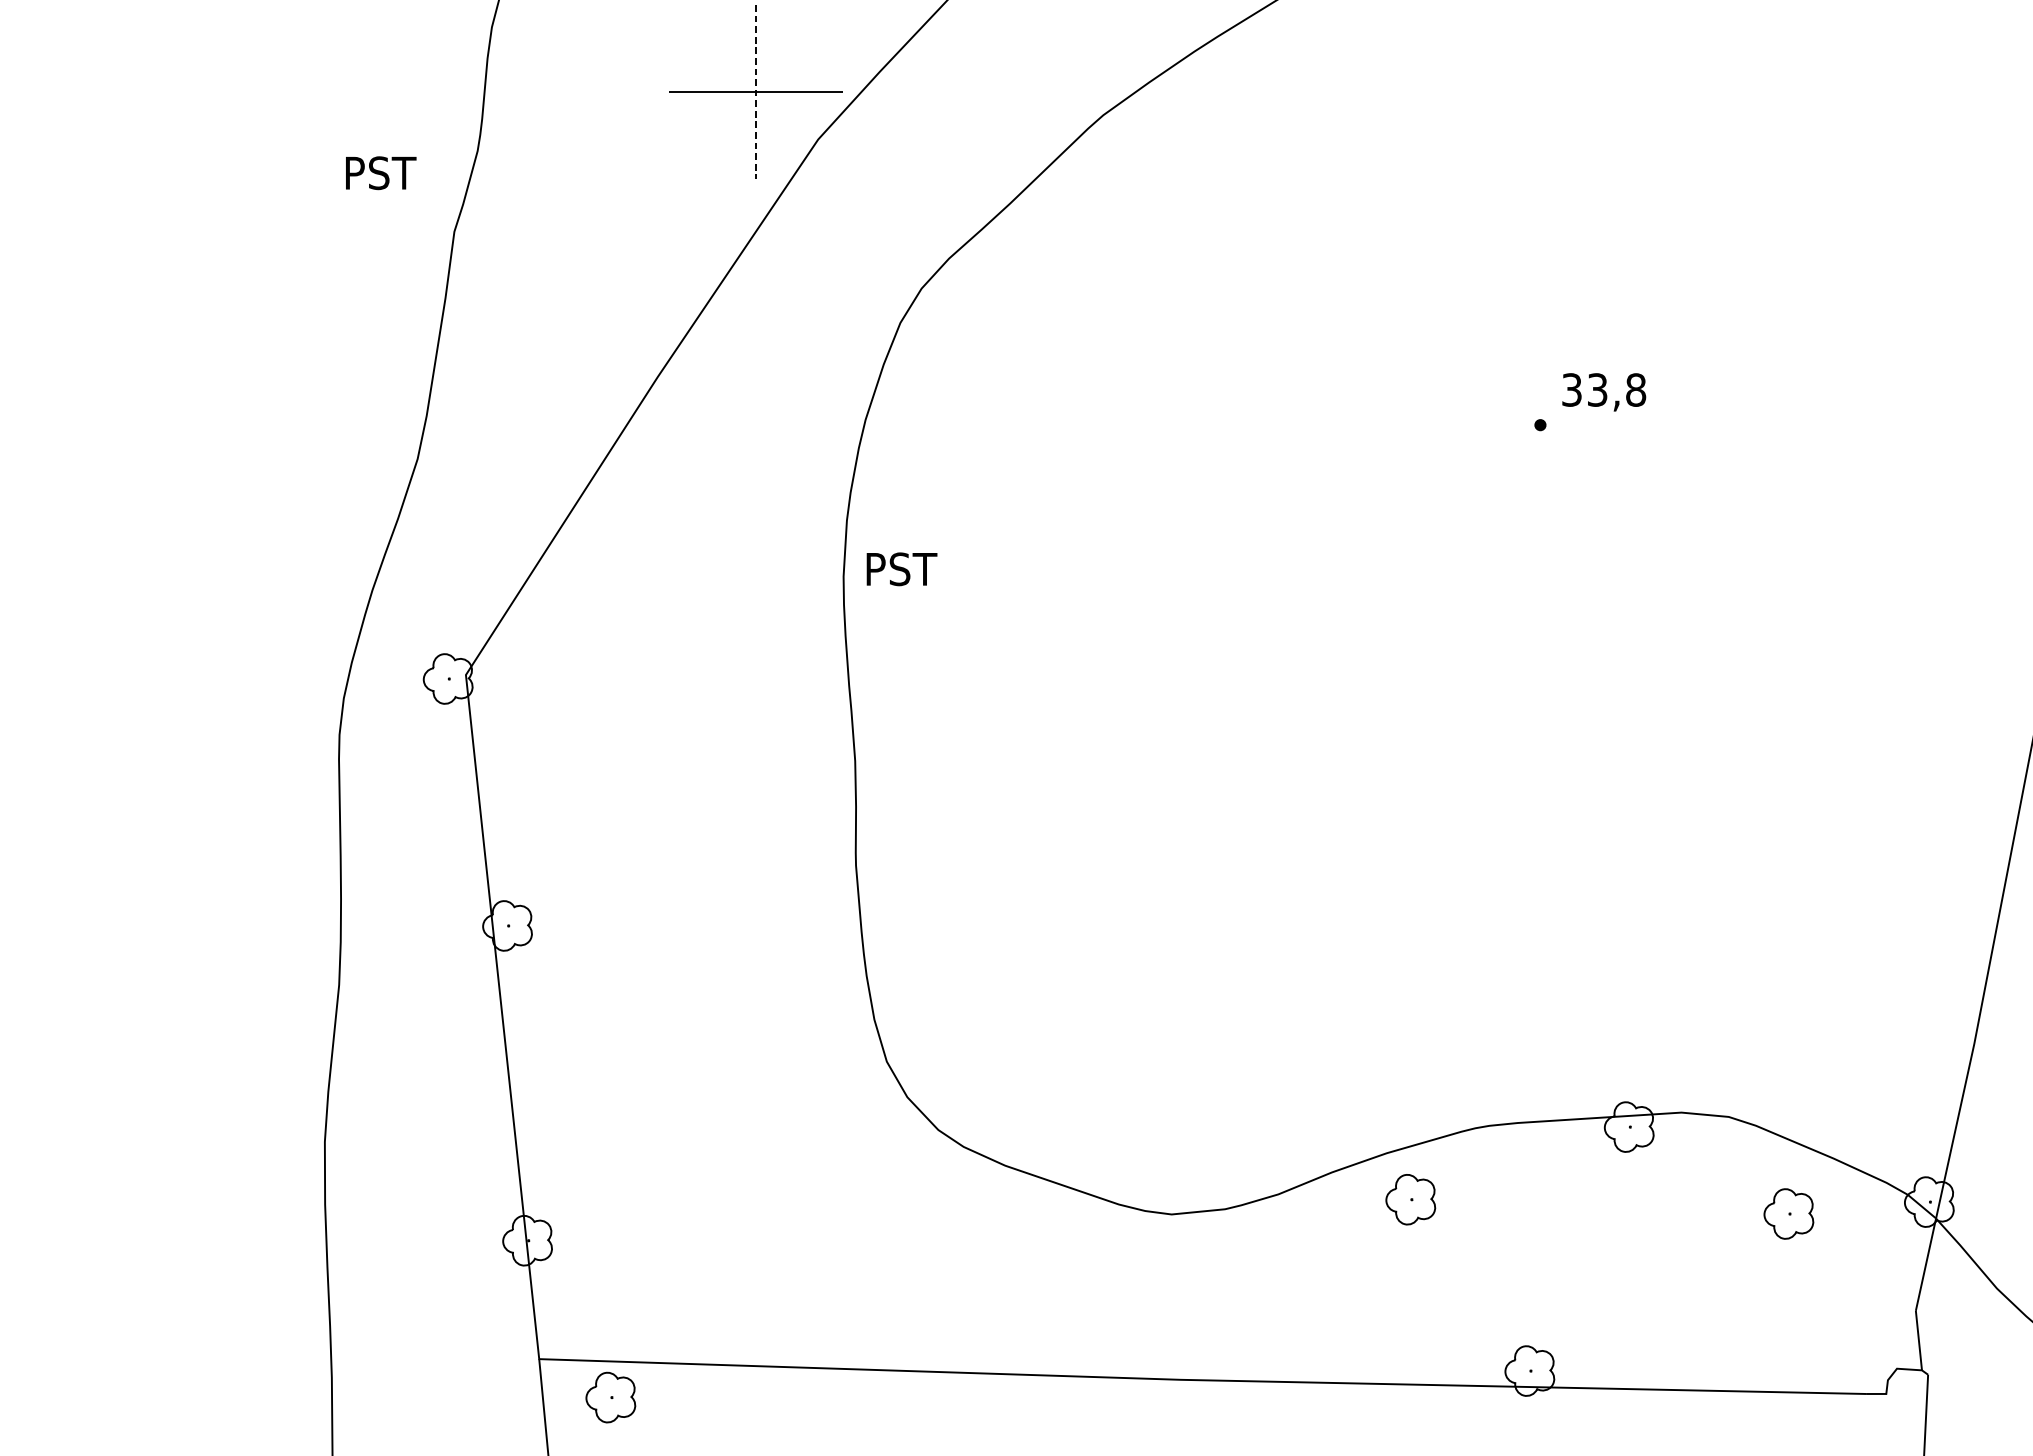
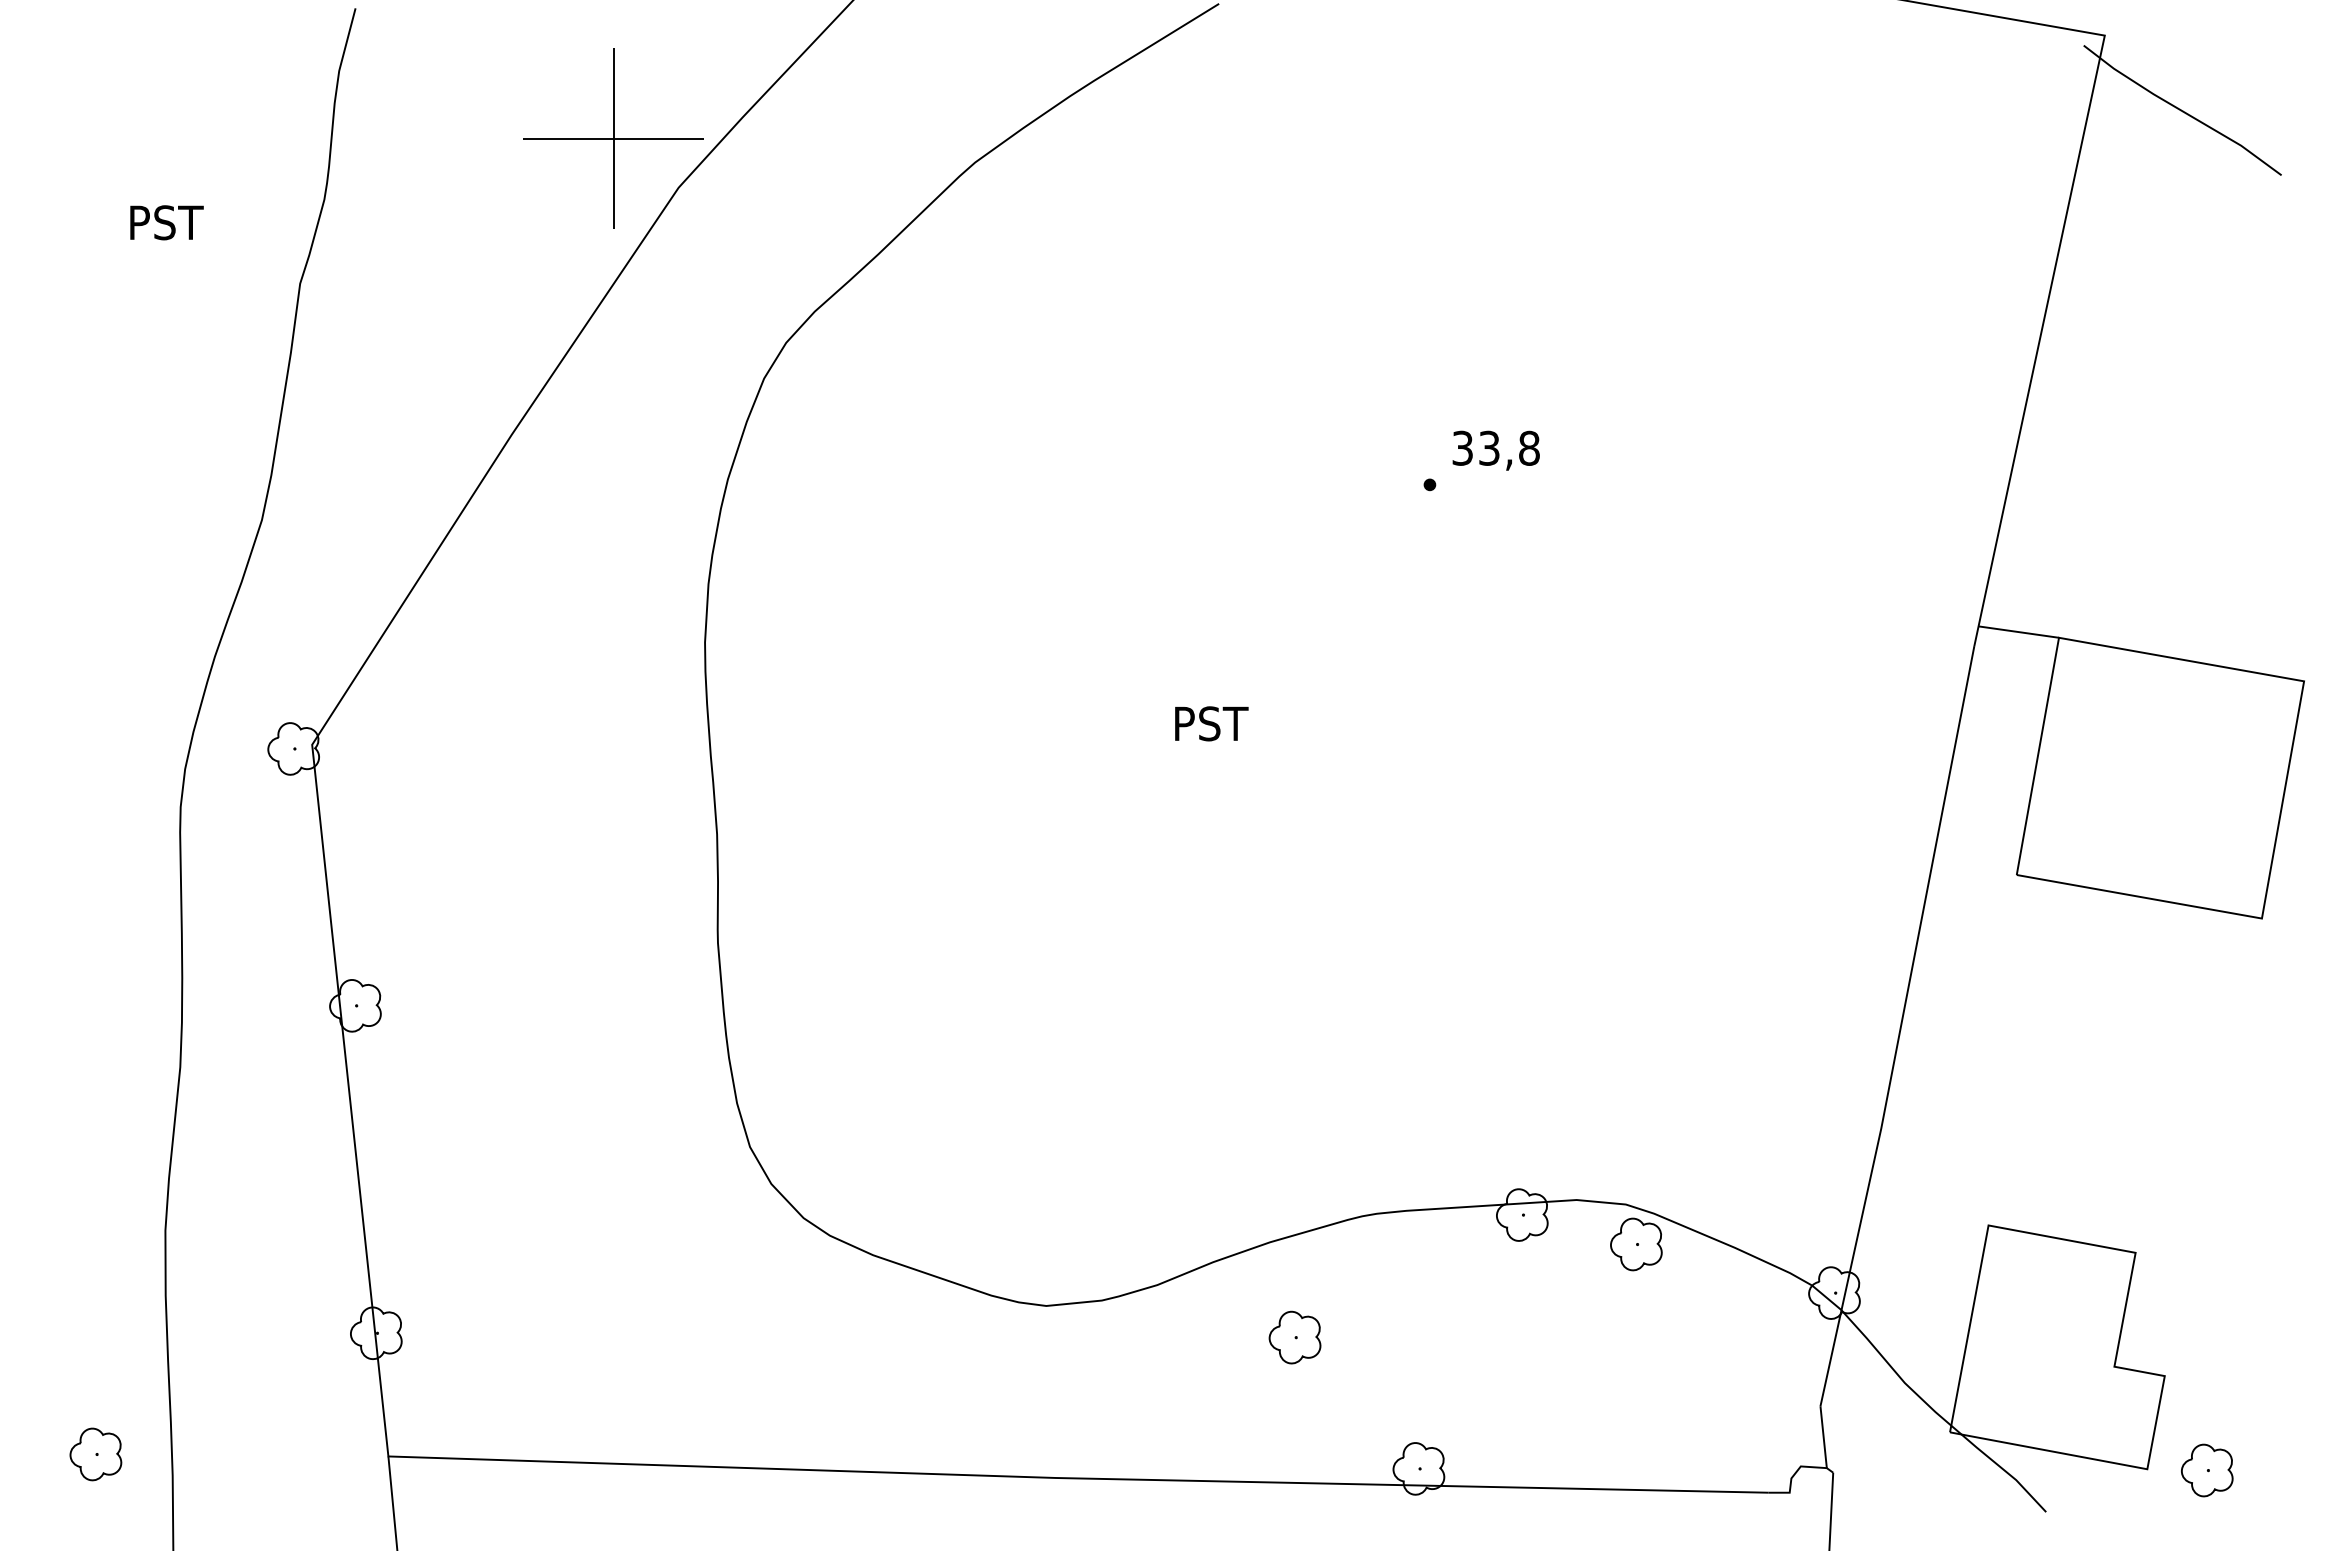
line: (755, 92) -> (613, 138), dashed -> solid
text: (380, 172) -> (166, 222), moved
text: (901, 568) -> (1211, 723), moved
part: (1410, 1199) -> (1294, 1337), moved
part: (1789, 1214) -> (1636, 1244), moved
part: (610, 1397) -> (95, 1454), moved

